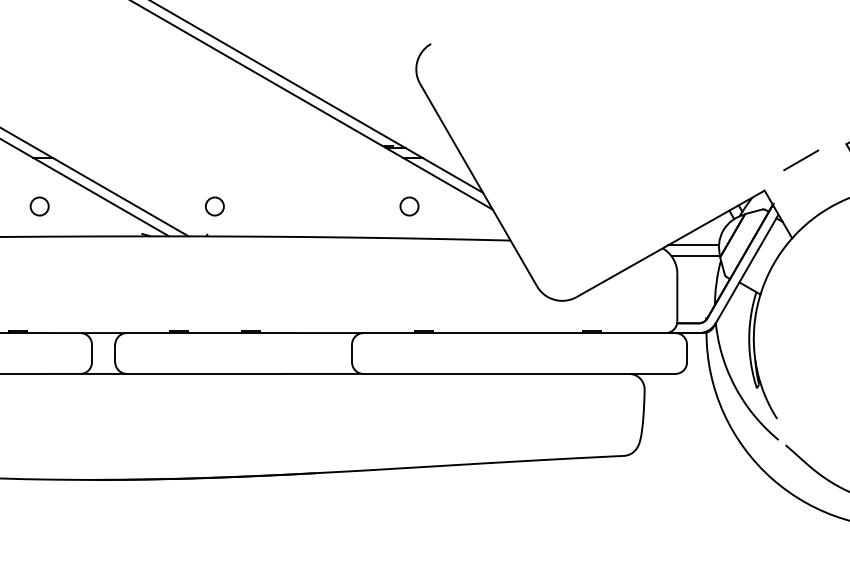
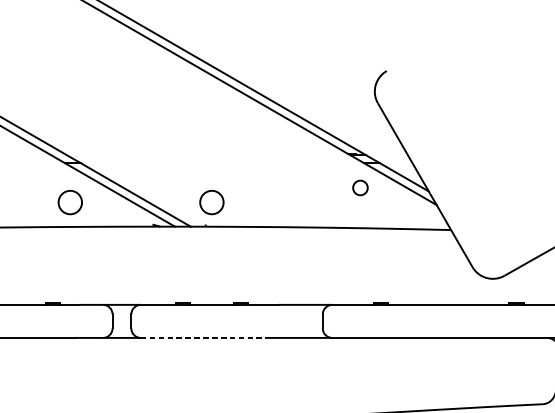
circle: (39, 206) -> (70, 202), size x1.6
circle: (214, 206) -> (211, 202), size x1.6
circle: (409, 206) -> (360, 187), moved
line: (204, 373) -> (203, 337), solid -> dashed

